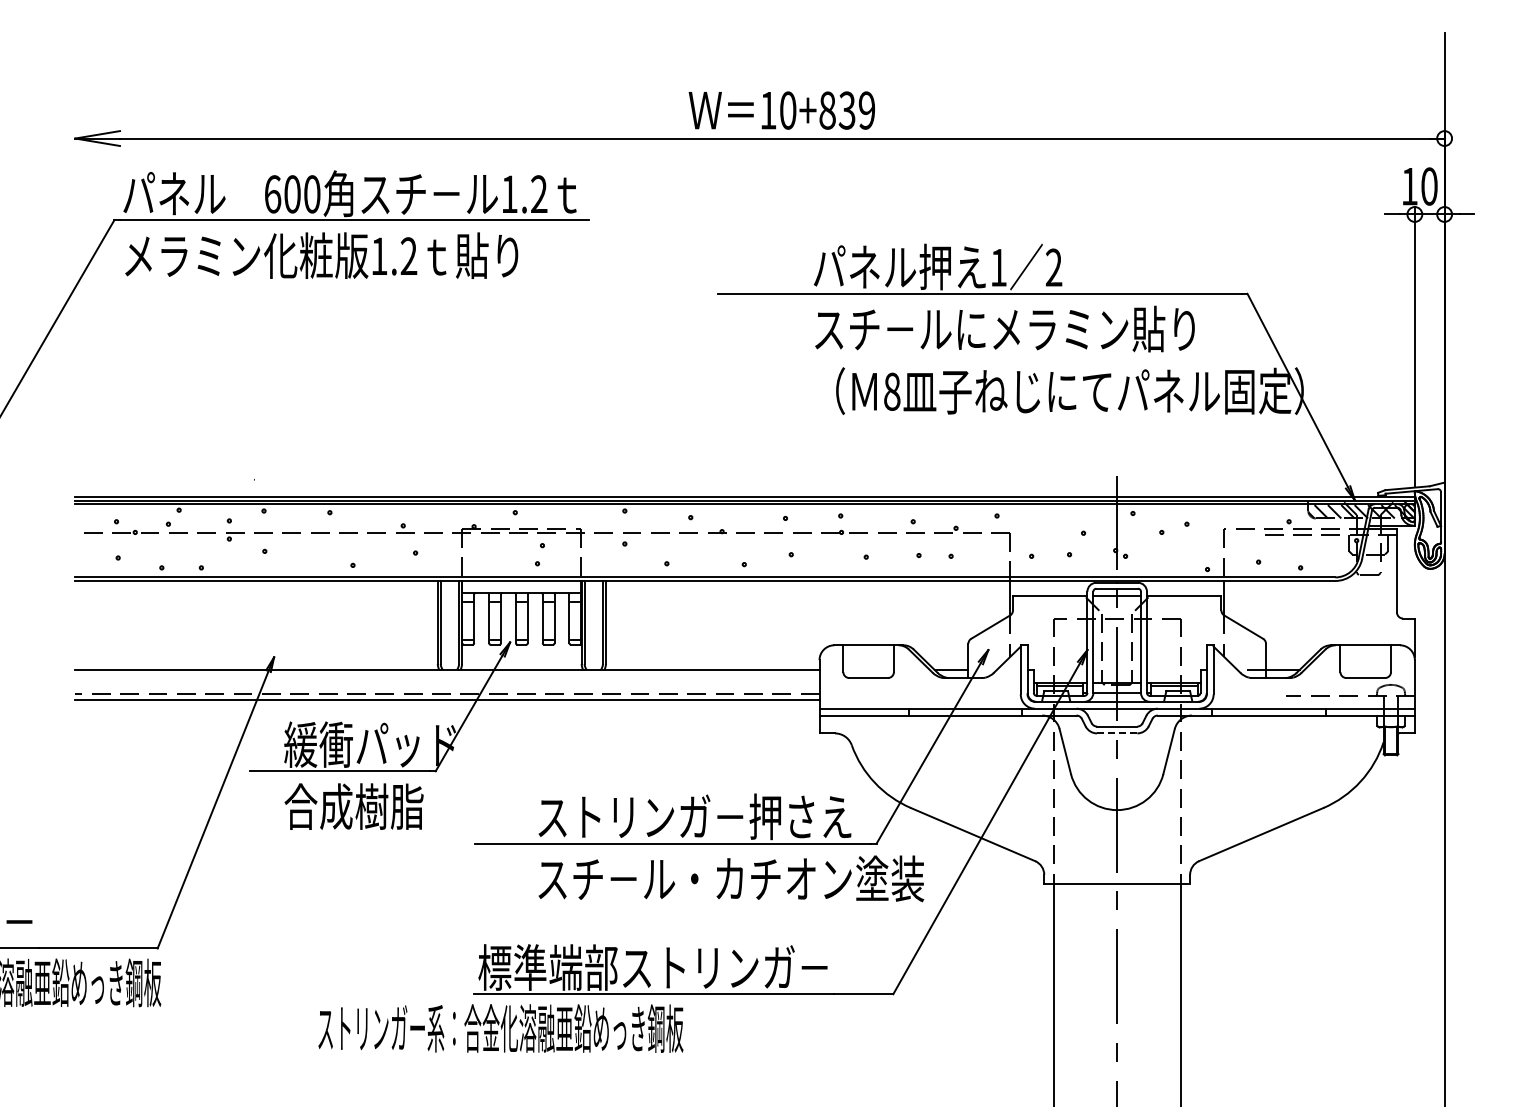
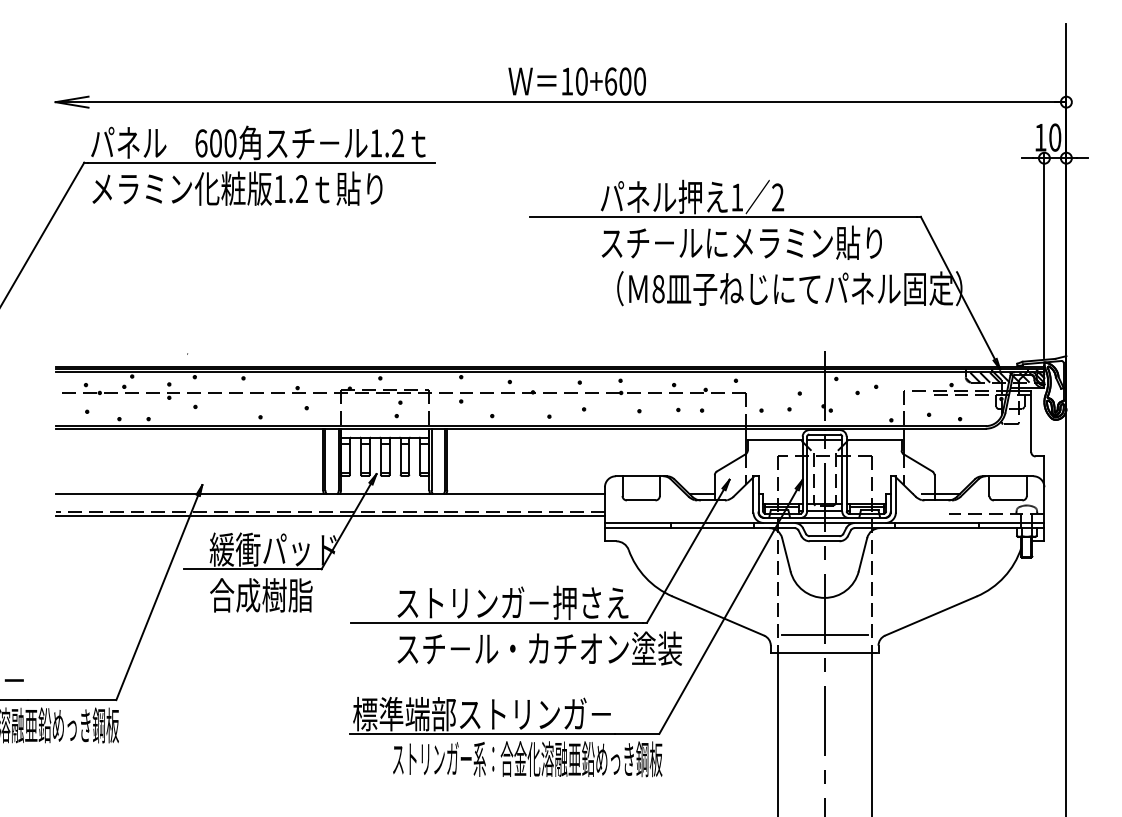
text: (847, 110) -> (625, 81), 10+839 -> 10+600
line: (1116, 733) -> (824, 541), dashed -> solid
line: (1117, 860) -> (824, 635), added
text: (500, 1028) -> (527, 759), moved

